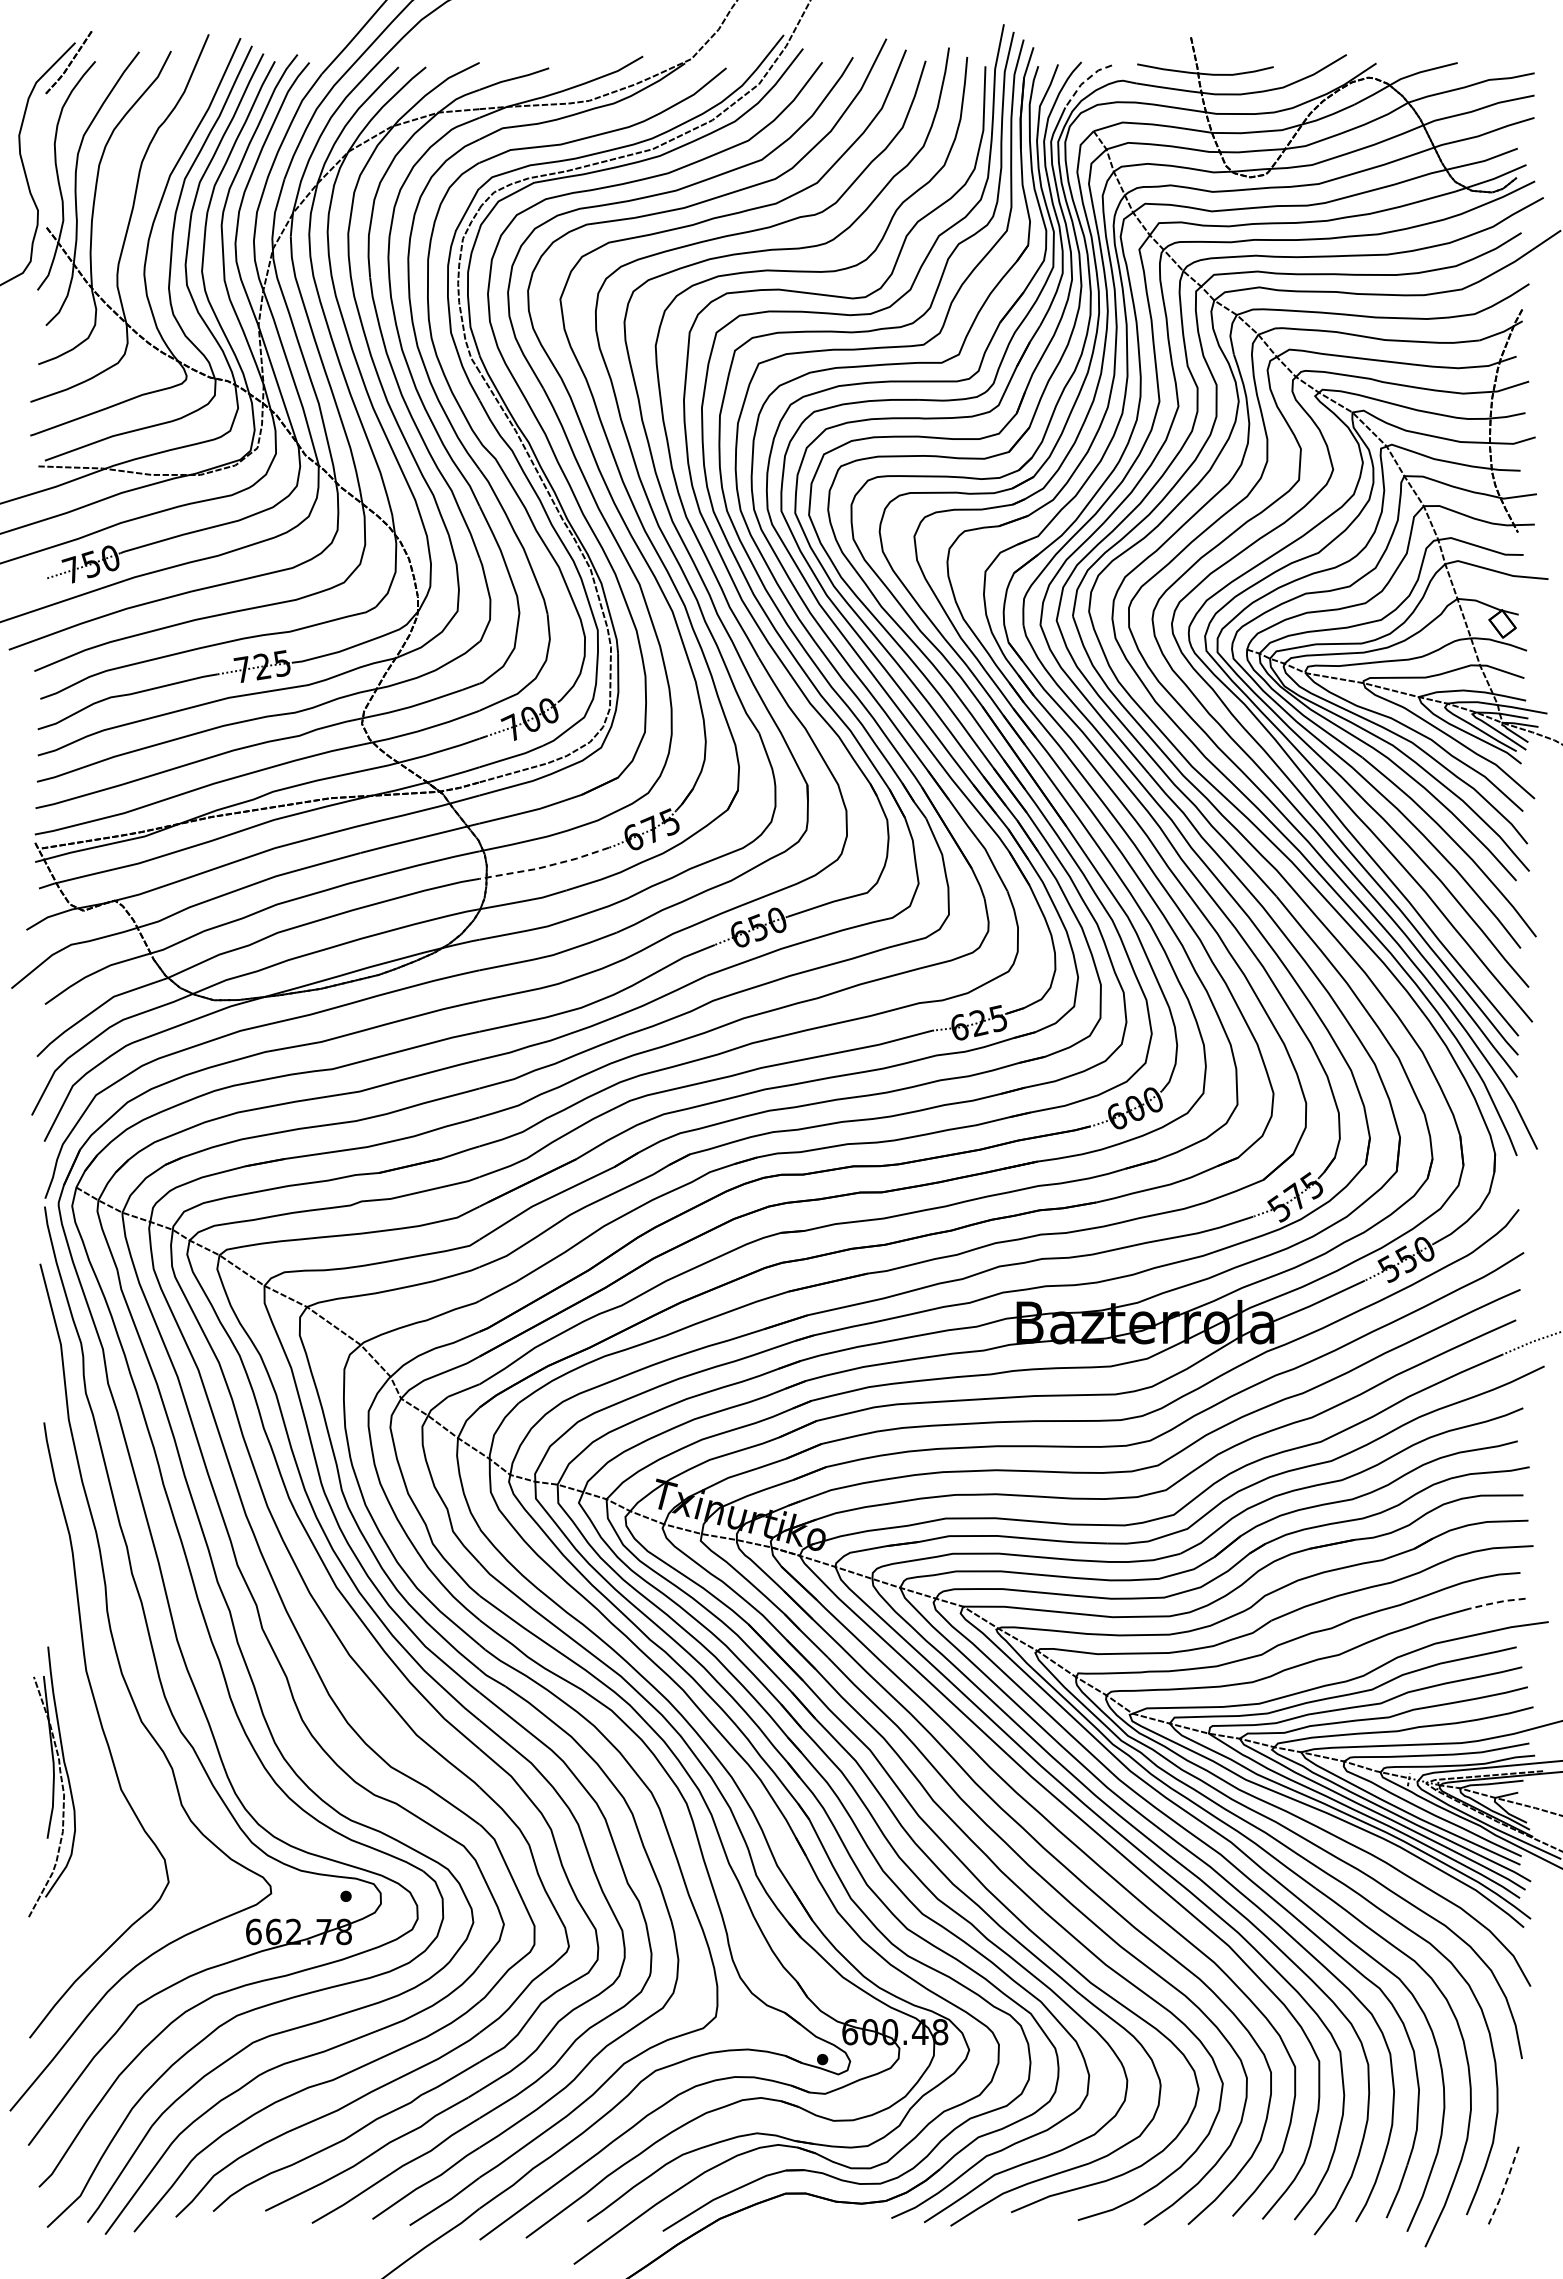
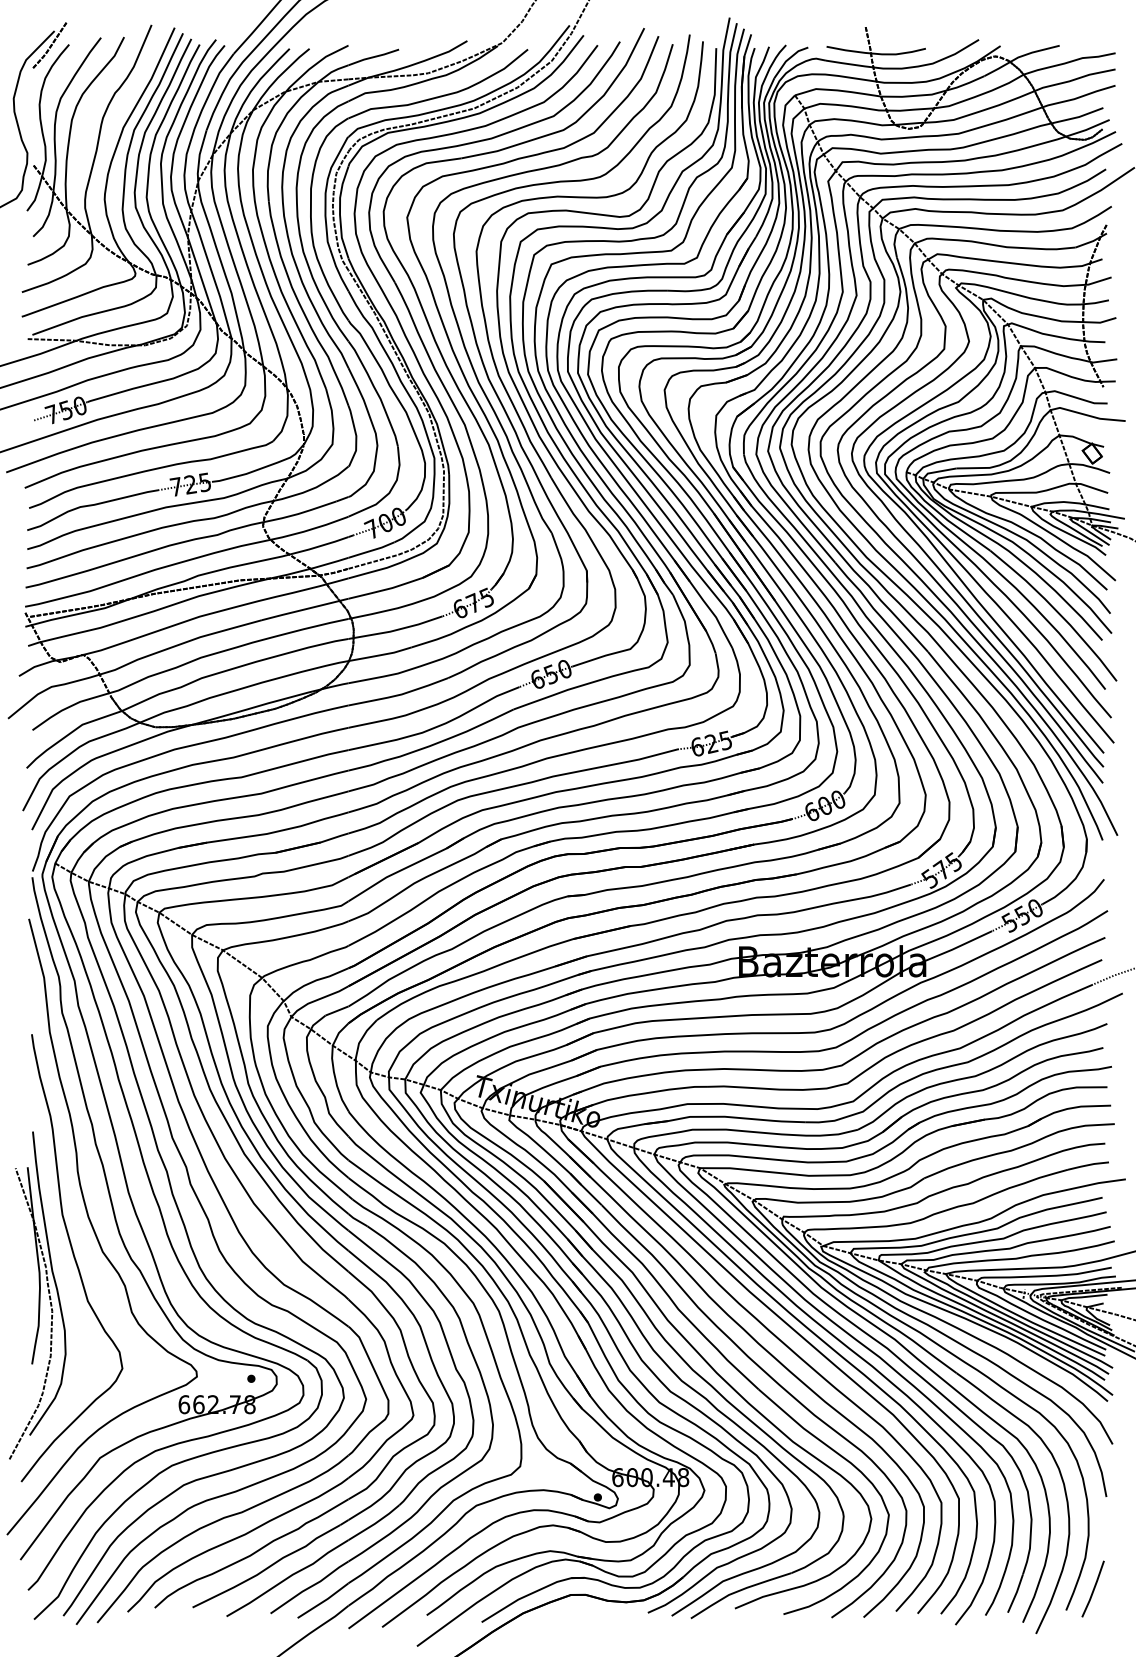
line: (1084, 81) -> (788, 59), dashed -> solid
line: (544, 866) -> (395, 630), dashed -> solid
line: (1496, 1602) -> (1087, 1165), dashed -> solid
part: (51, 1781) -> (37, 1295), size x1.67
line: (1504, 2186) -> (1093, 1589), dashed -> solid

